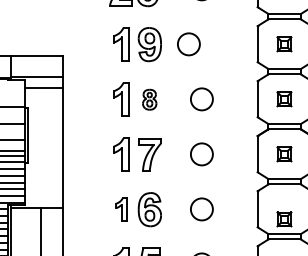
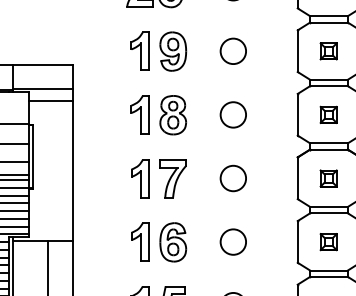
circle: (188, 44) -> (232, 51), moved
part: (149, 99) -> (172, 115), size x1.67
part: (121, 209) -> (140, 242), size x1.43
part: (284, 219) -> (328, 242), moved

